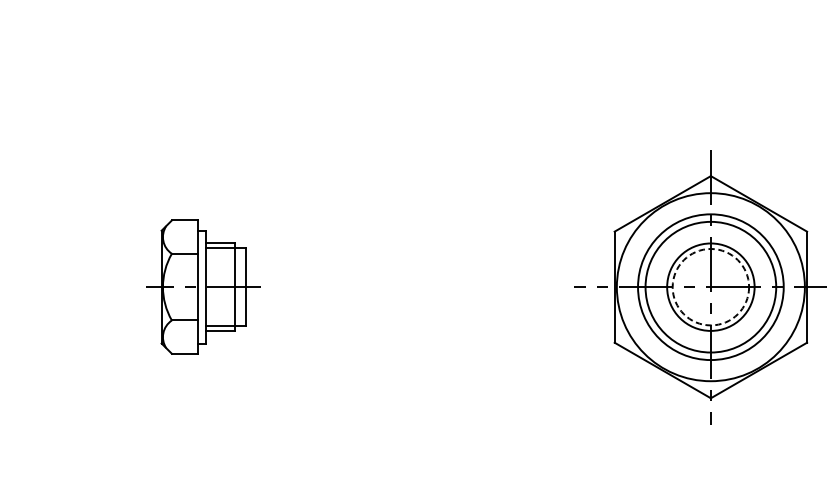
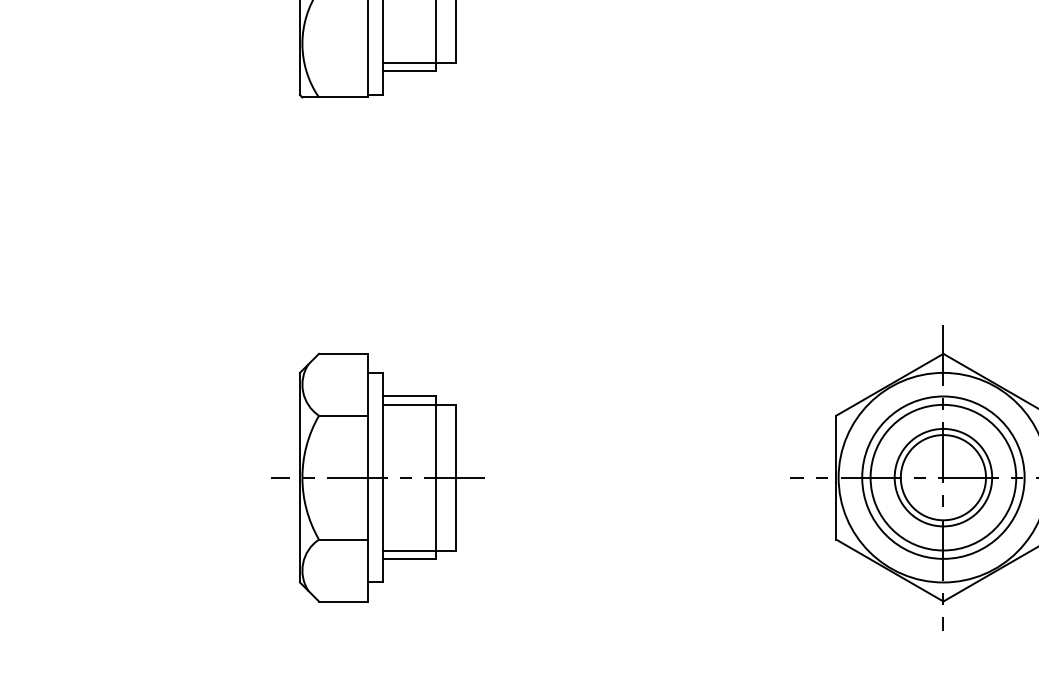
part: (203, 287) -> (377, 477), size x1.67
circle: (710, 287) -> (943, 477), dashed -> solid

